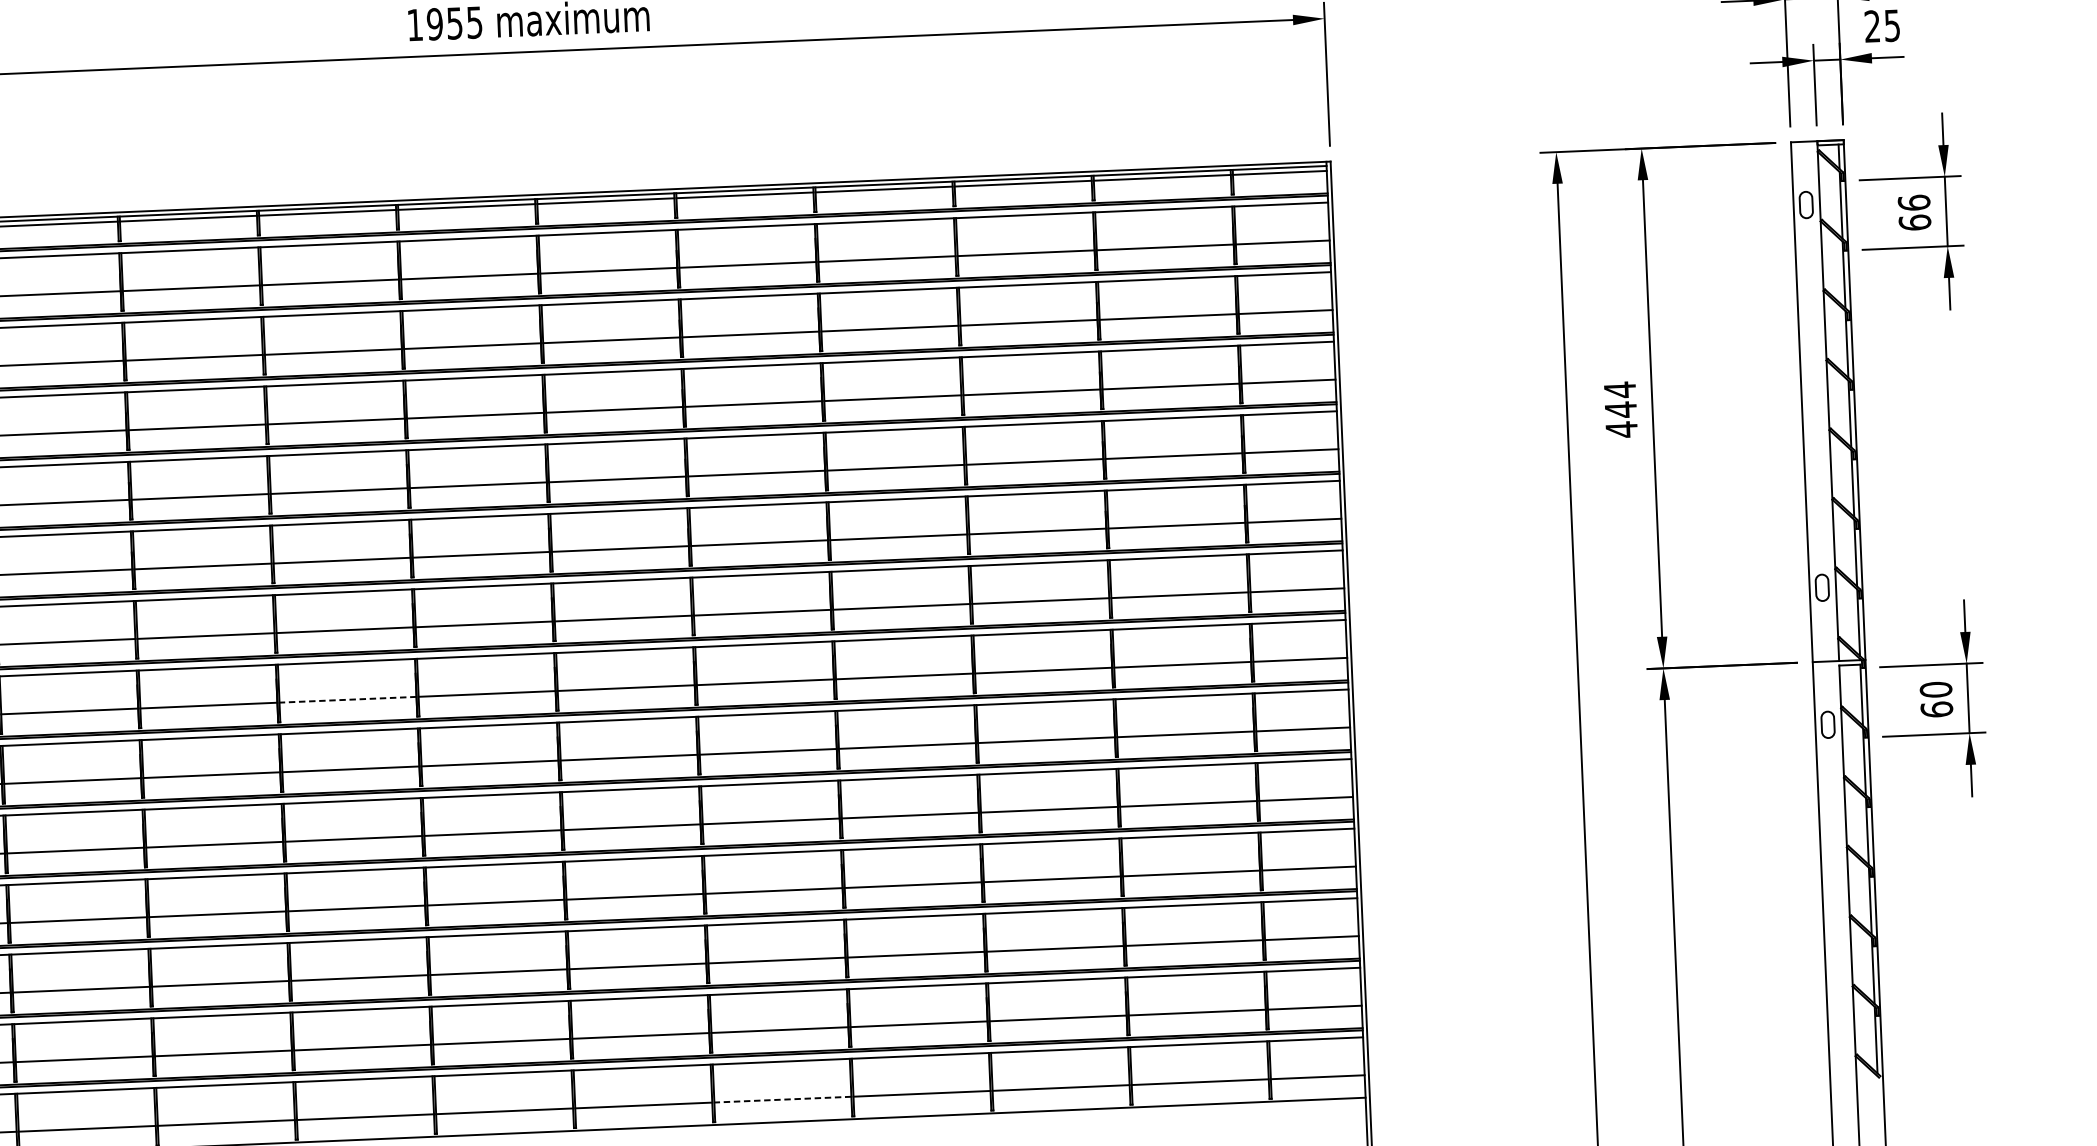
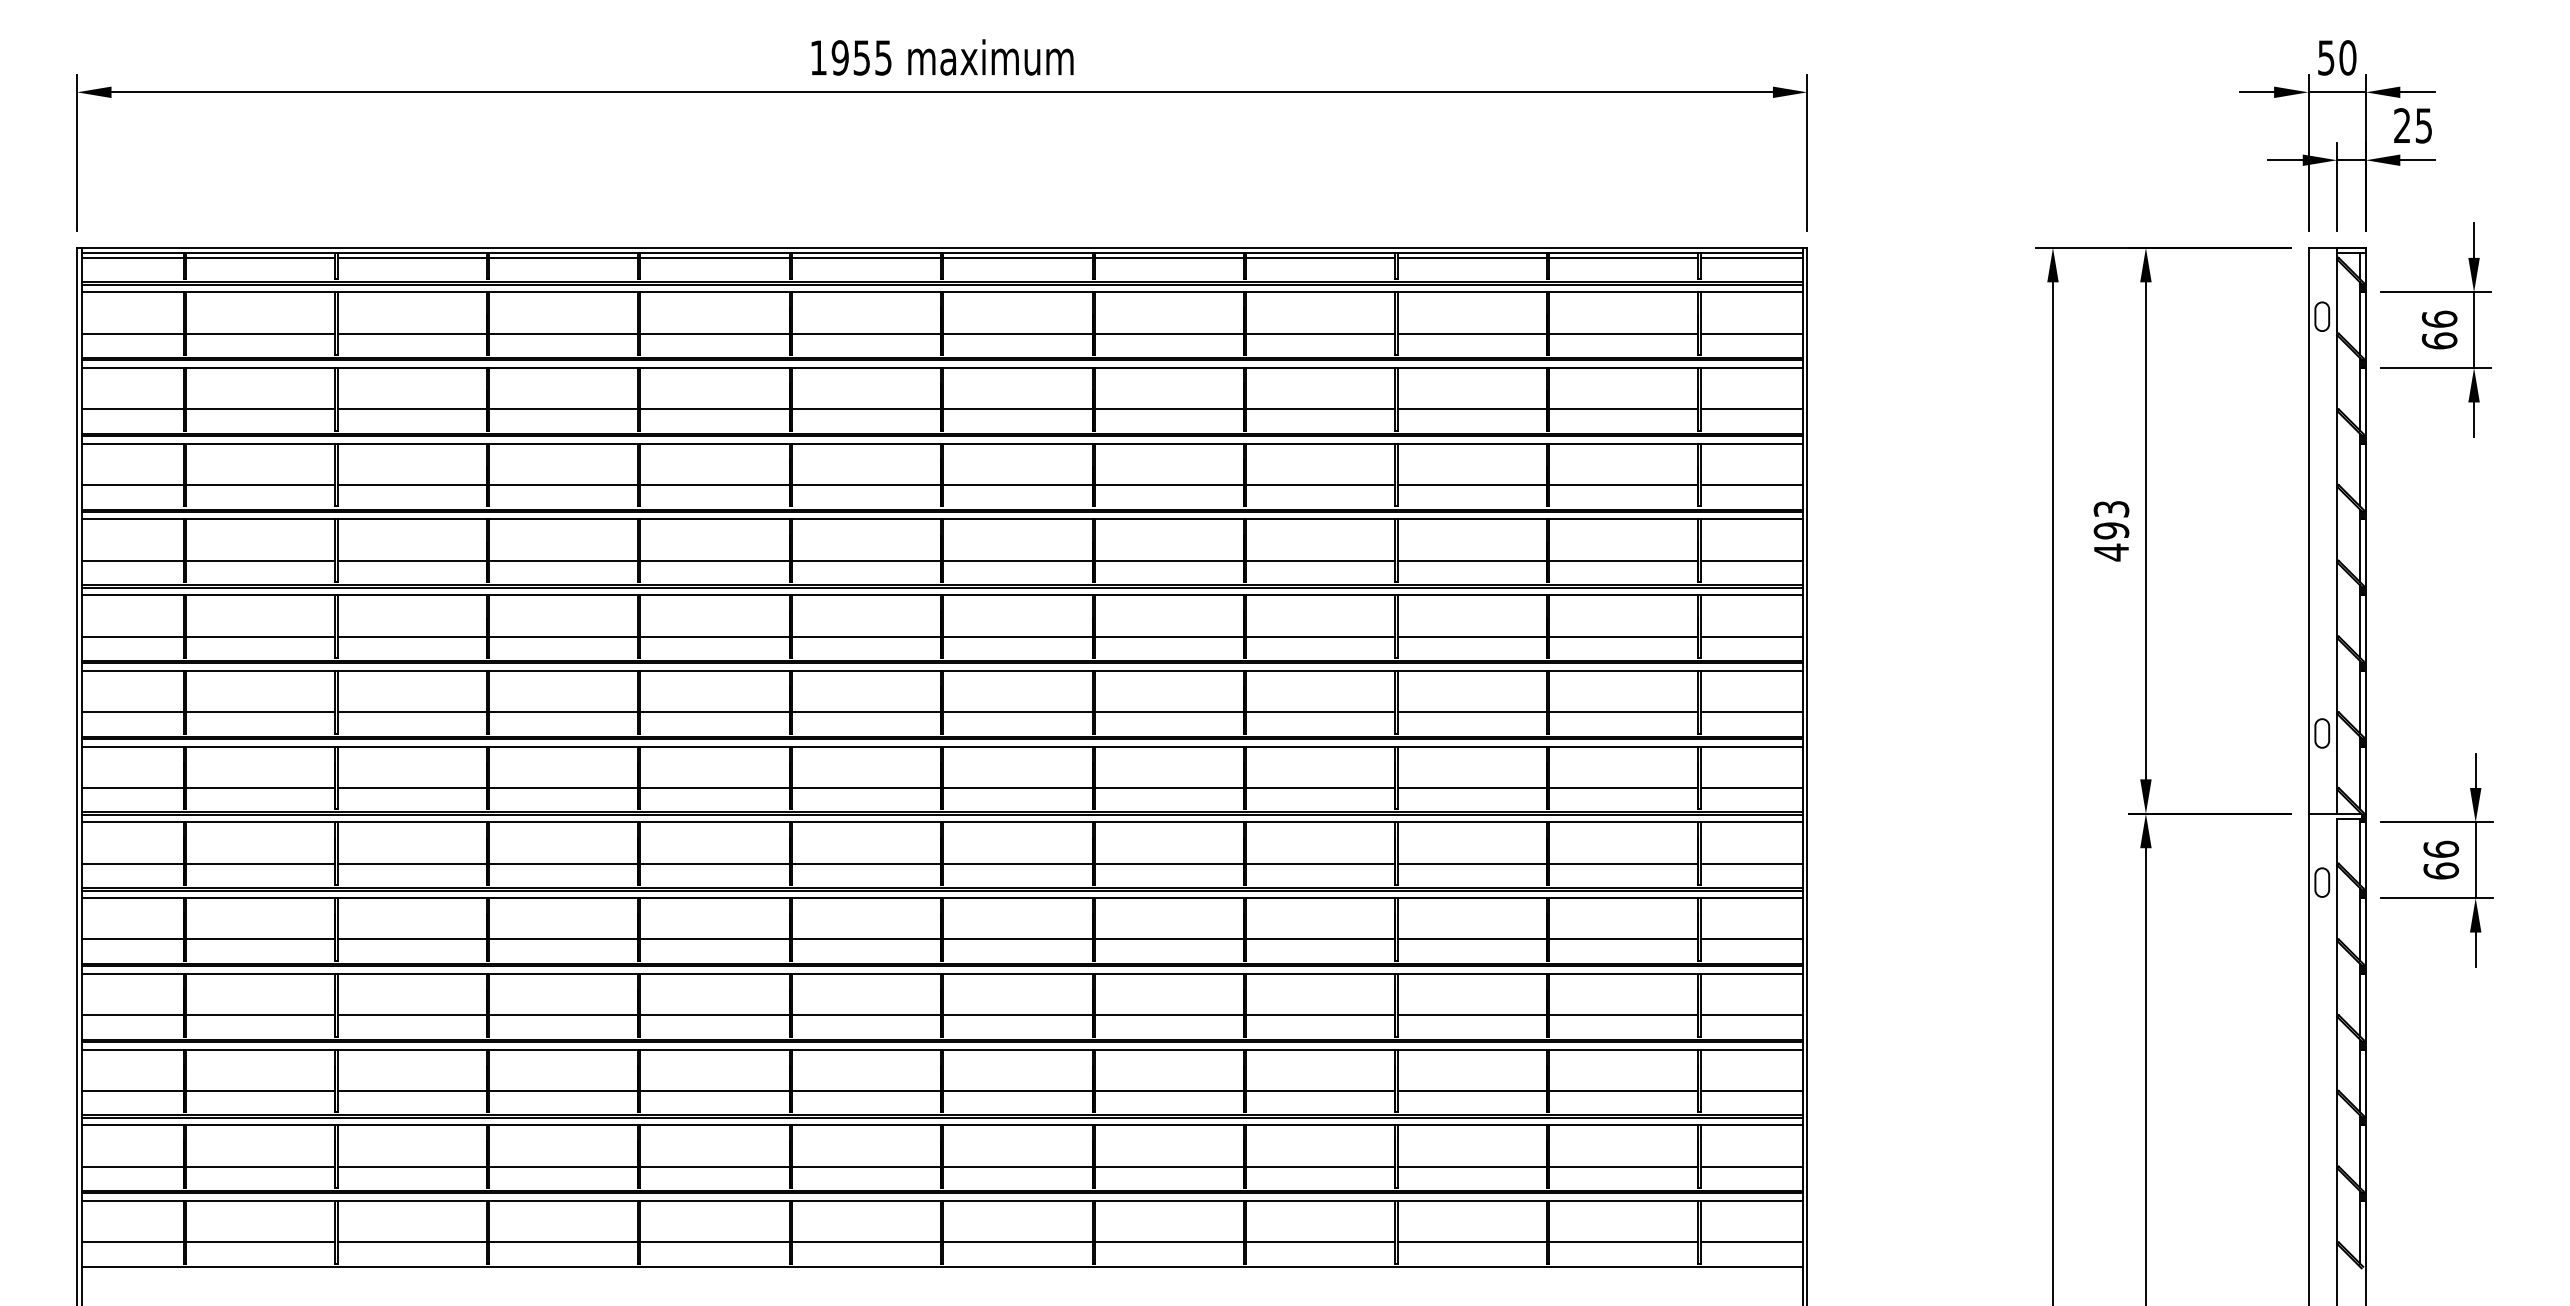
text: (1620, 399) -> (2111, 519), 444 -> 493
text: (1935, 688) -> (2440, 848), 60 -> 66
line: (348, 699) -> (715, 787), dashed -> solid
line: (782, 1099) -> (1169, 1242), dashed -> solid

